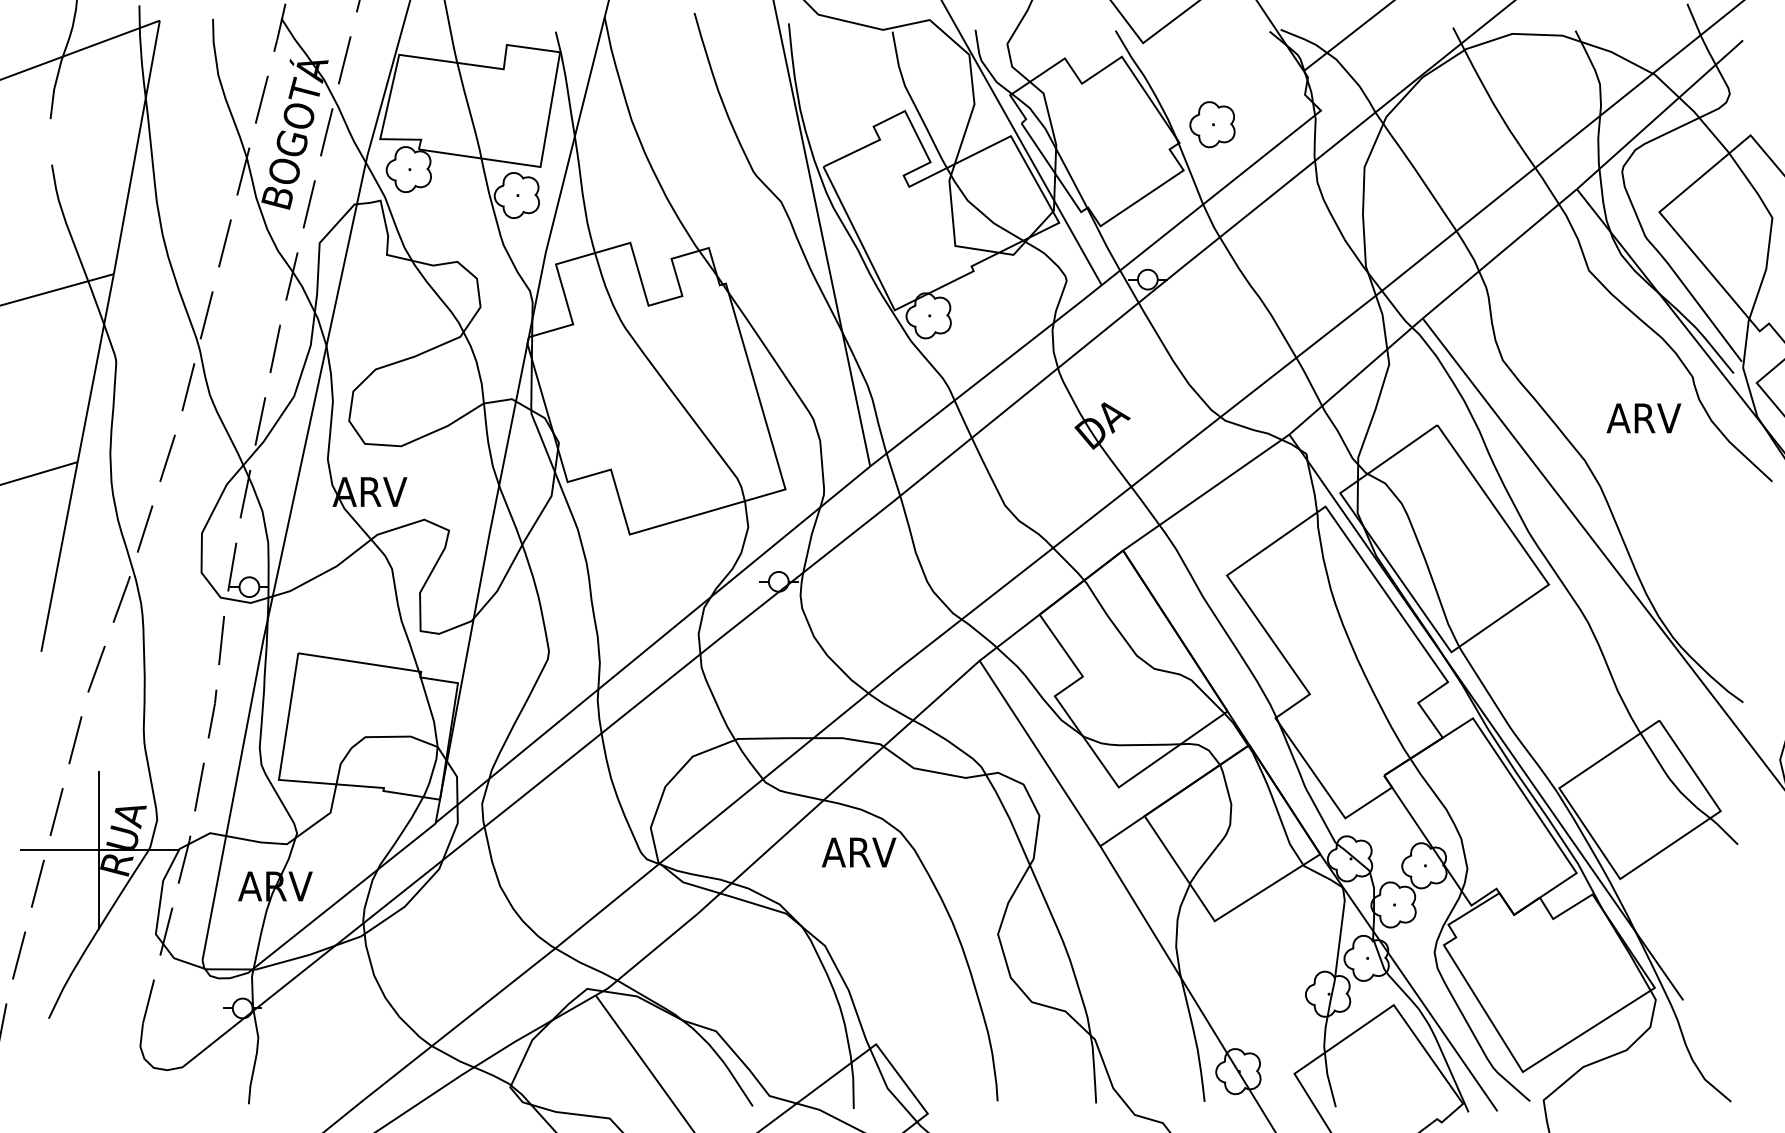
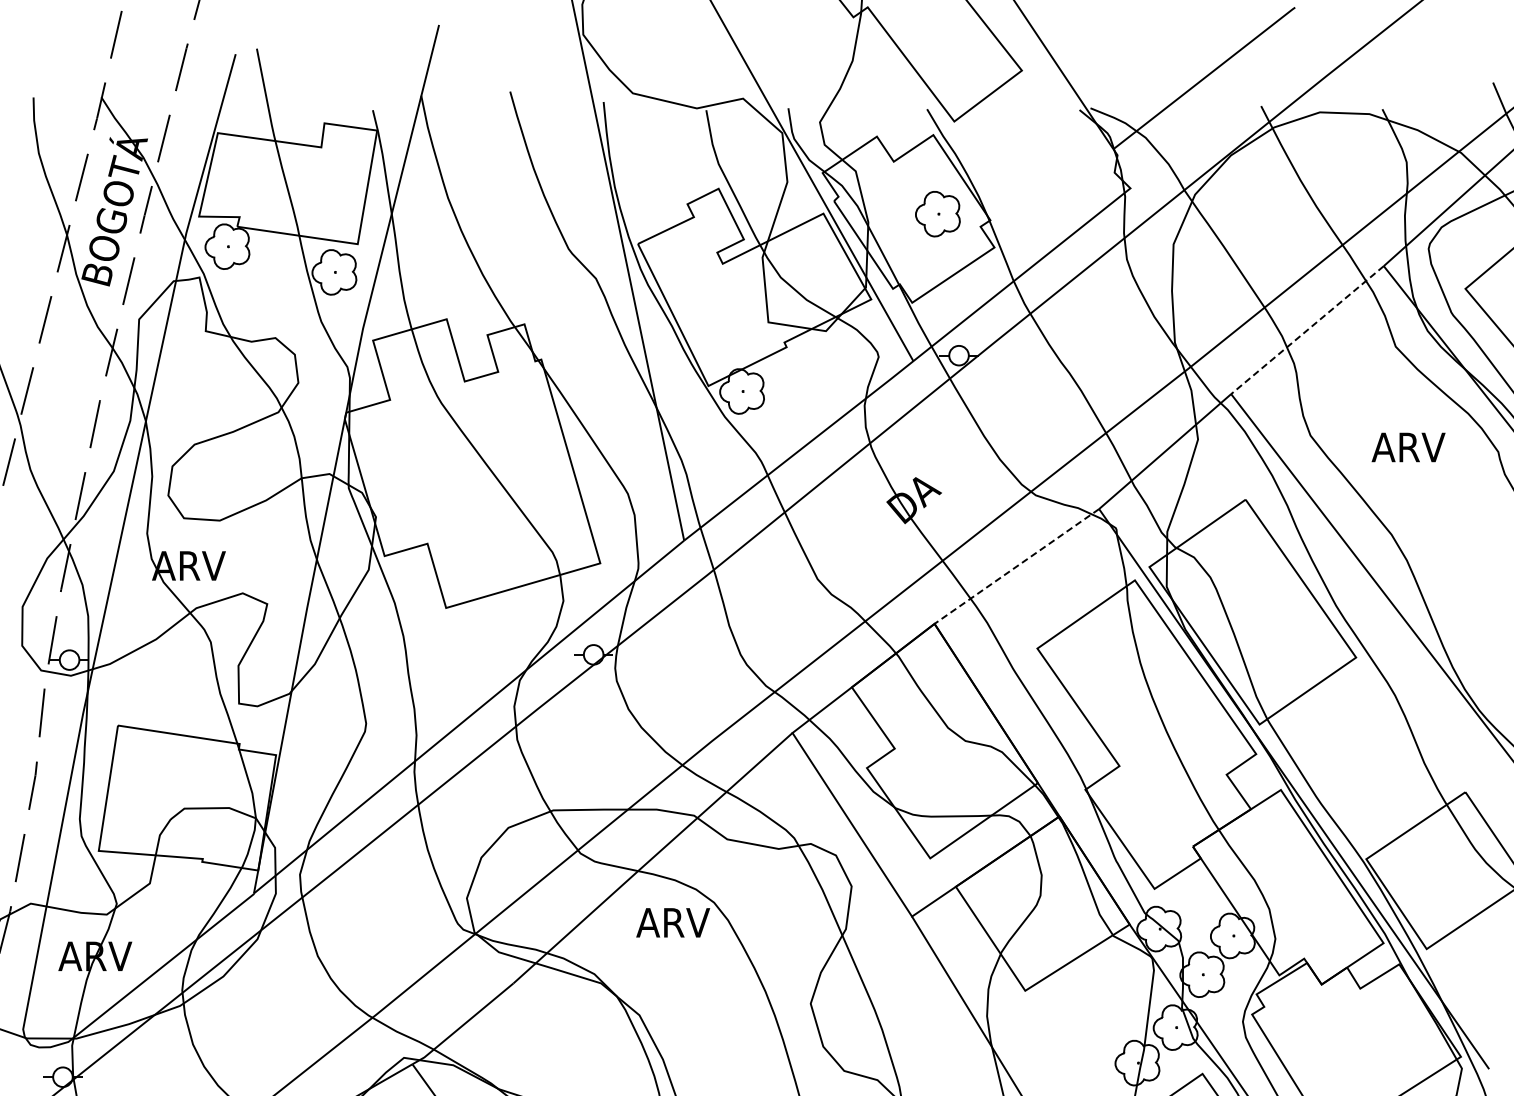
part: (1212, 124) -> (937, 213), moved
line: (1499, 253) -> (1307, 329), solid -> dashed
text: (1643, 418) -> (1408, 447), moved
line: (1205, 492) -> (1016, 566), solid -> dashed

